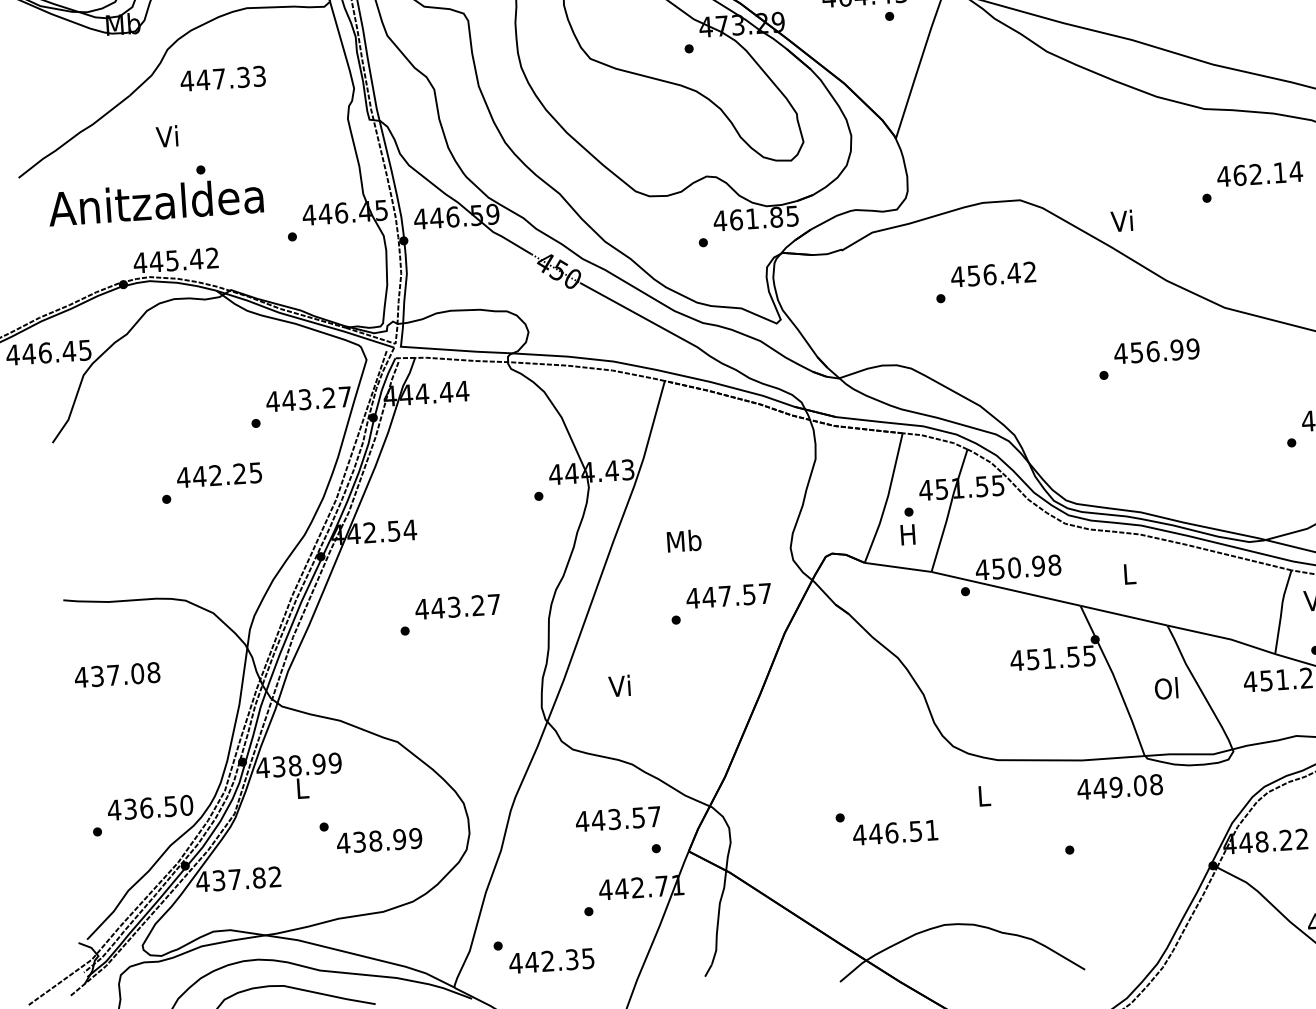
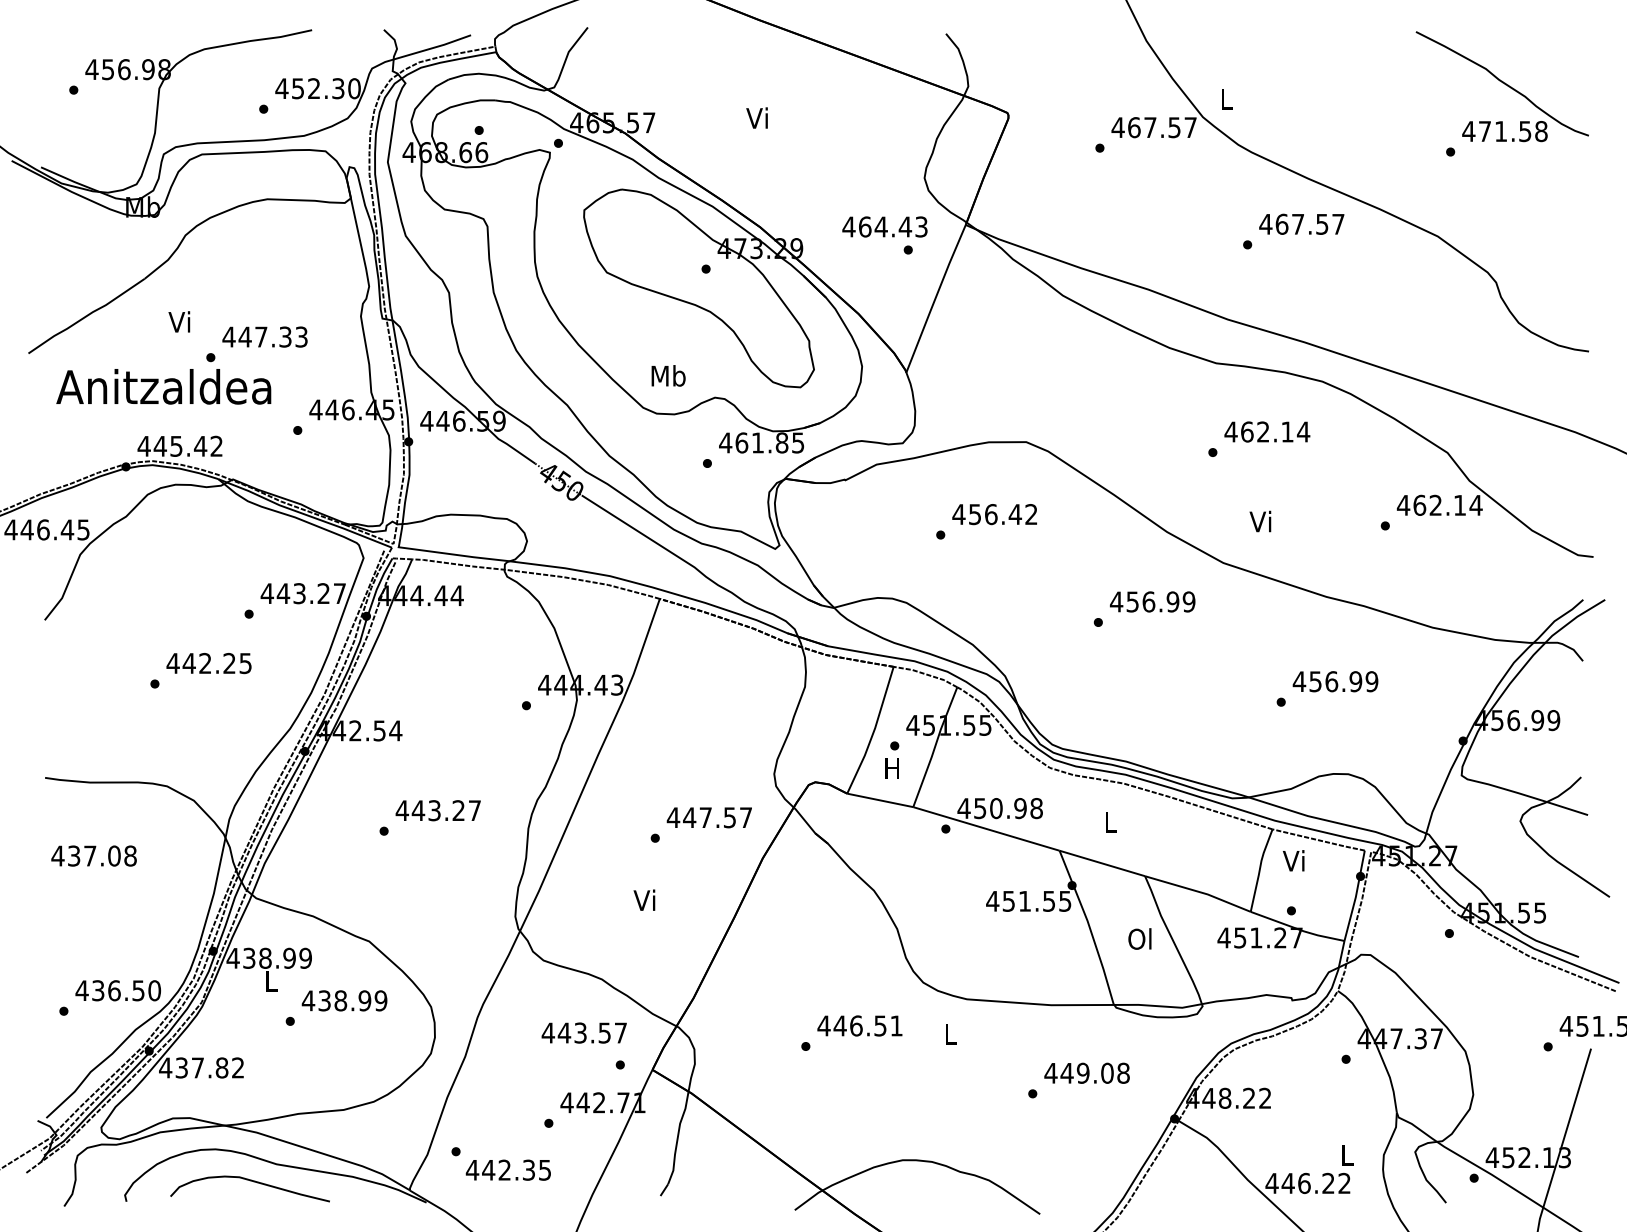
text: (222, 78) -> (264, 336), moved
text: (1121, 220) -> (1260, 521), moved
text: (684, 540) -> (668, 375), moved
text: (619, 685) -> (644, 899), moved
text: (1119, 786) -> (1086, 1072), moved
text: (894, 832) -> (859, 1025), moved
text: (379, 840) -> (344, 1000), moved

